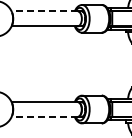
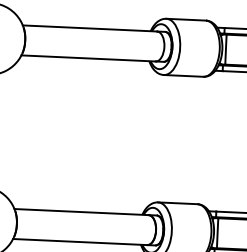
line: (44, 11) -> (89, 28), dashed -> solid
line: (44, 116) -> (79, 241), dashed -> solid

